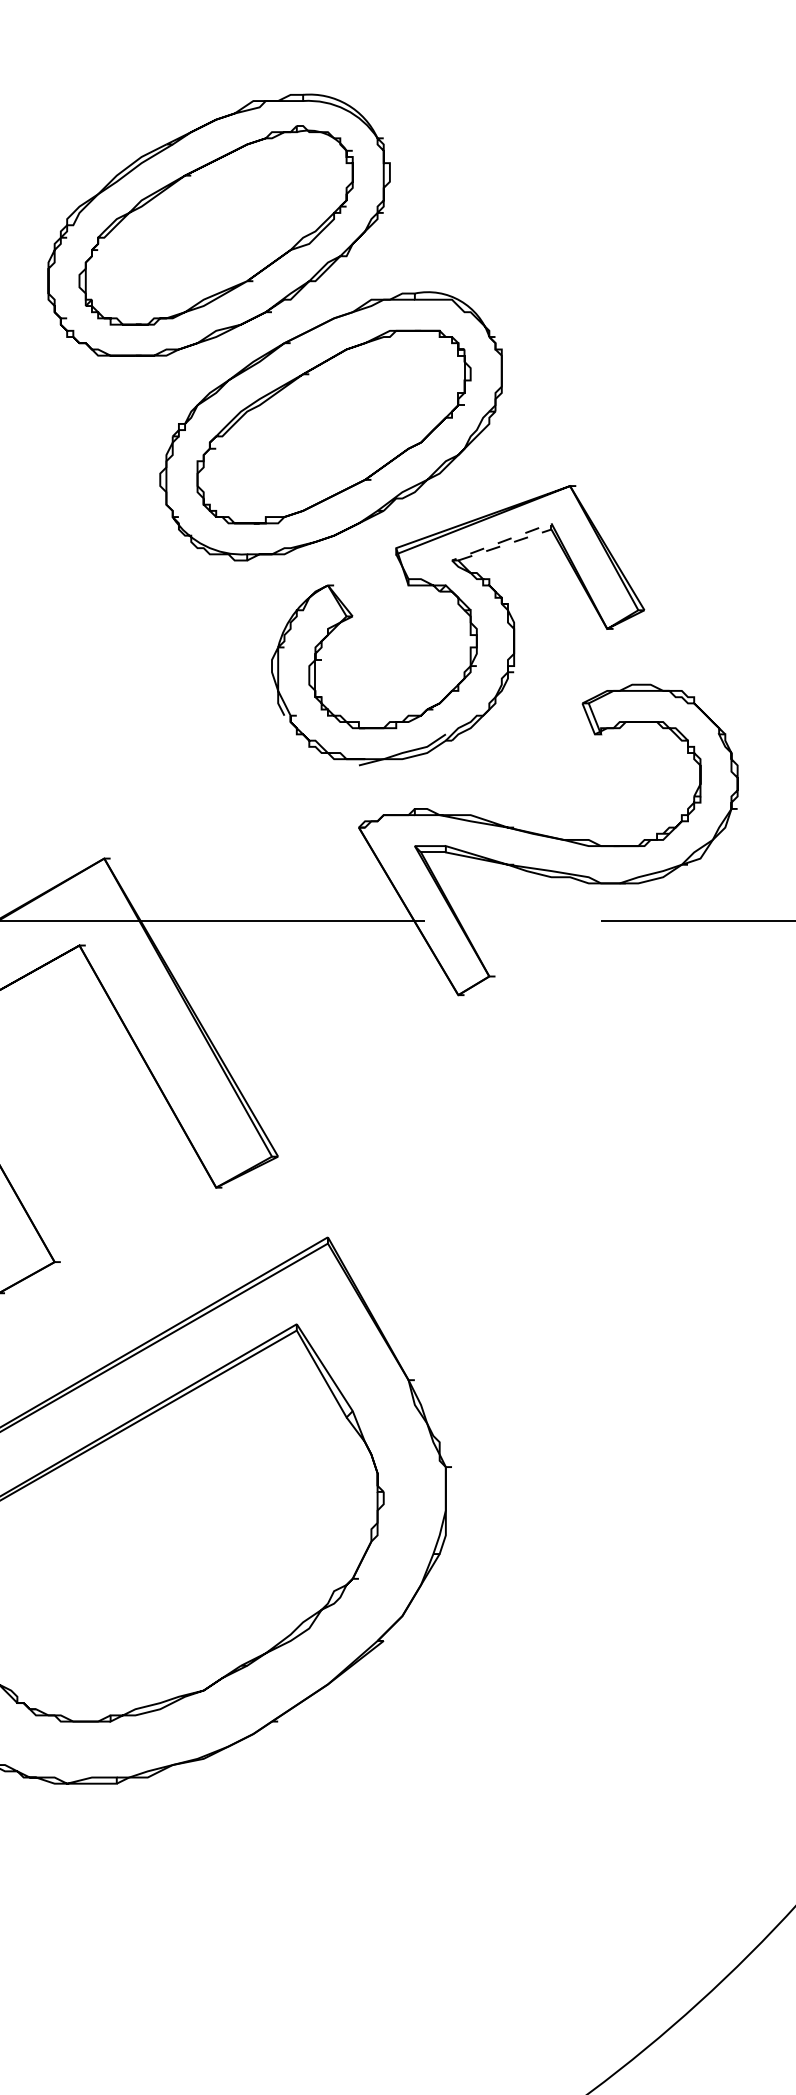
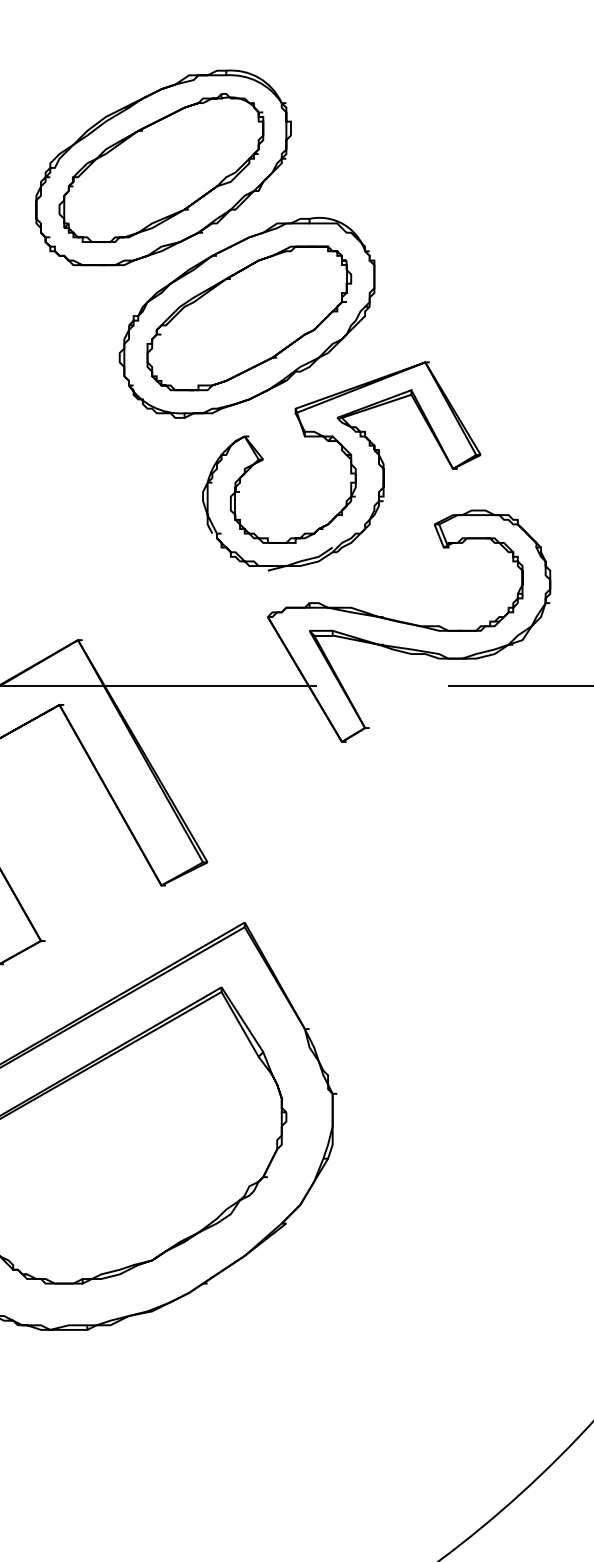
line: (551, 523) -> (411, 390), dashed -> solid

